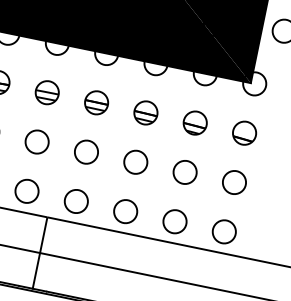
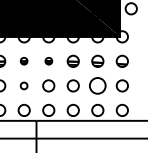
part: (46, 90) -> (23, 60), size x0.6
part: (96, 100) -> (48, 60), size x0.6
circle: (35, 140) -> (23, 85), size x0.6
circle: (184, 171) -> (97, 85), size x1.4

